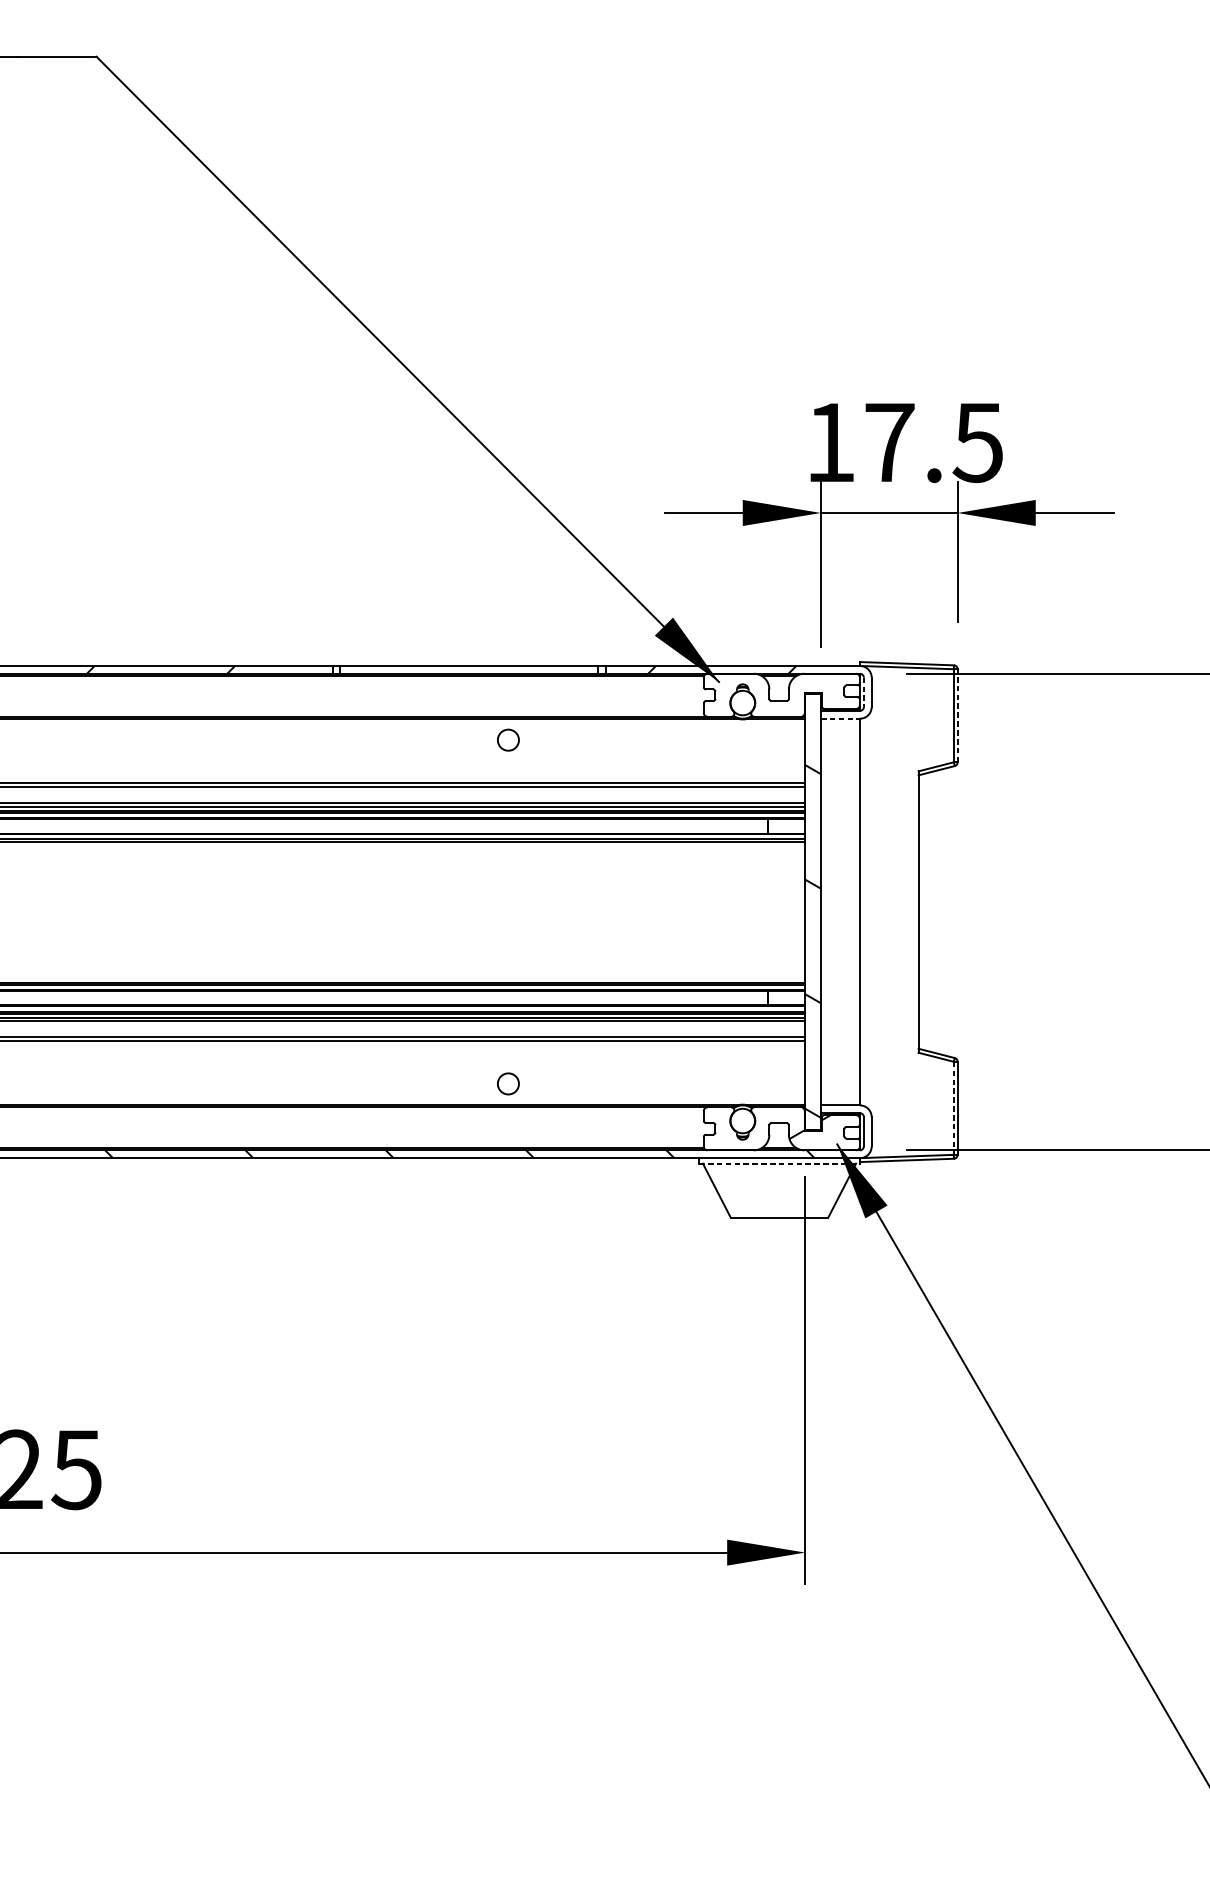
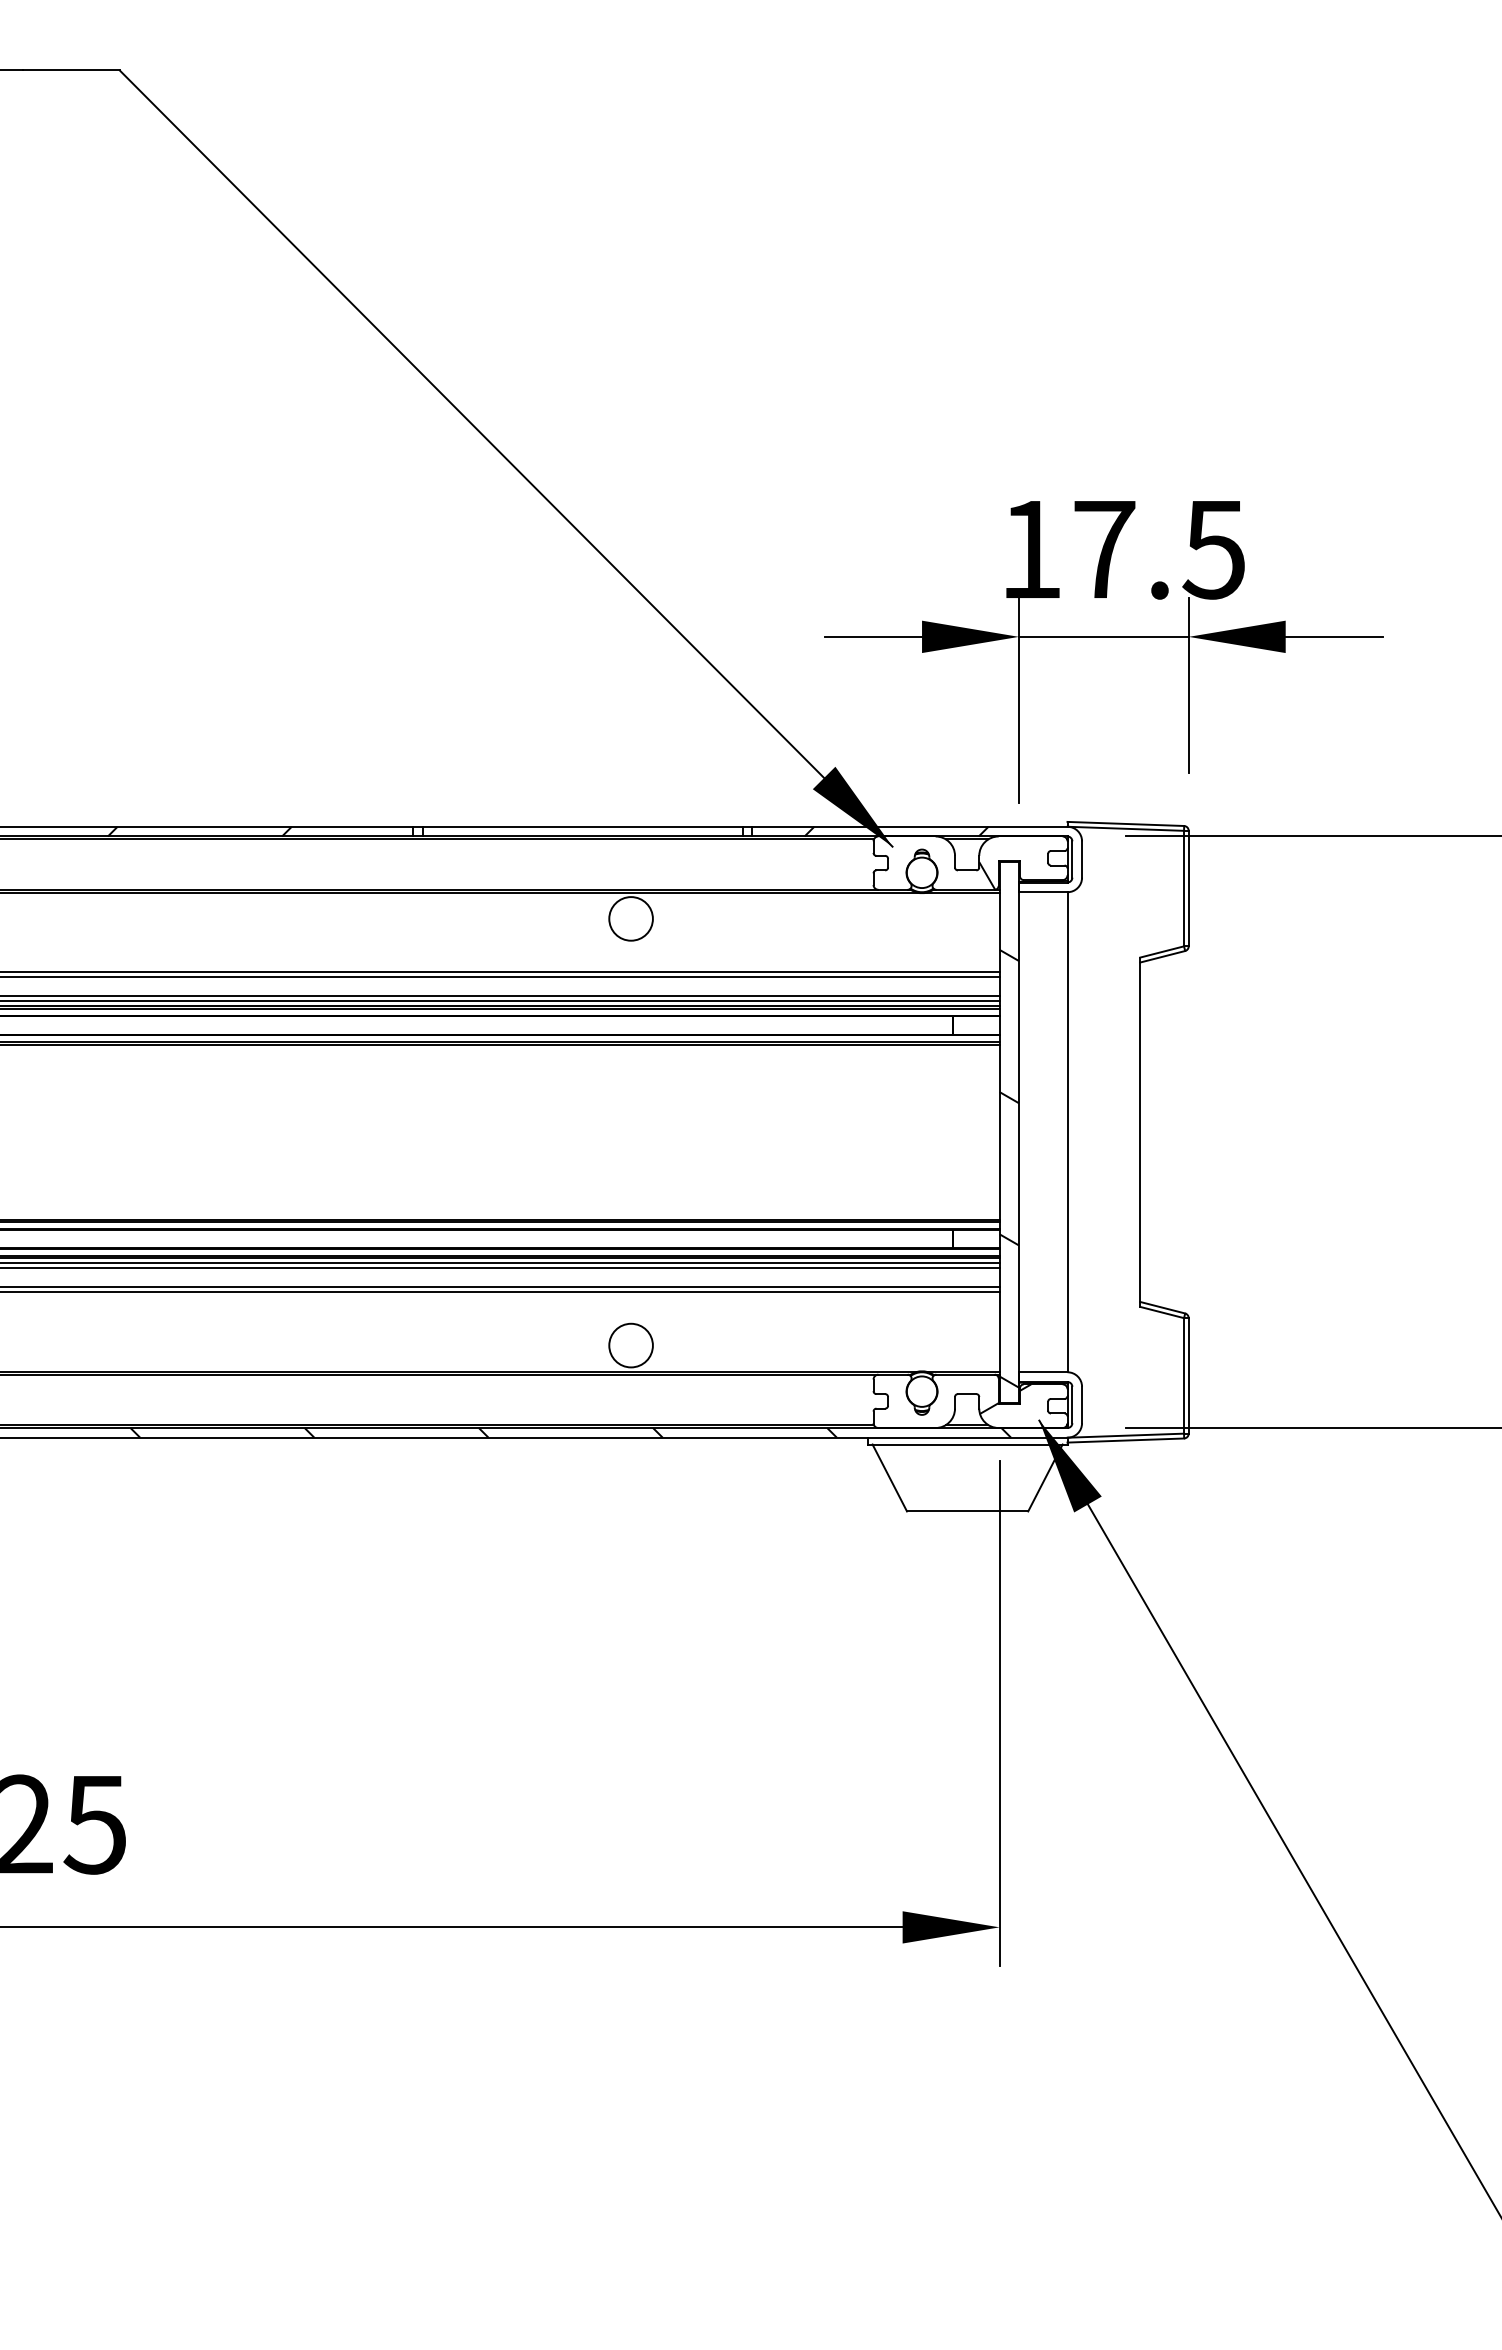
line: (864, 693) -> (1072, 860), dashed -> solid
hatch: (795, 705) -> (987, 875), added
line: (957, 715) -> (1188, 888), dashed -> solid
line: (840, 718) -> (1043, 892), dashed -> solid
circle: (507, 739) -> (630, 918), size x1.67
circle: (507, 1083) -> (630, 1345), size x1.67
line: (954, 1108) -> (1184, 1375), dashed -> solid
line: (779, 1163) -> (967, 1444), dashed -> solid

